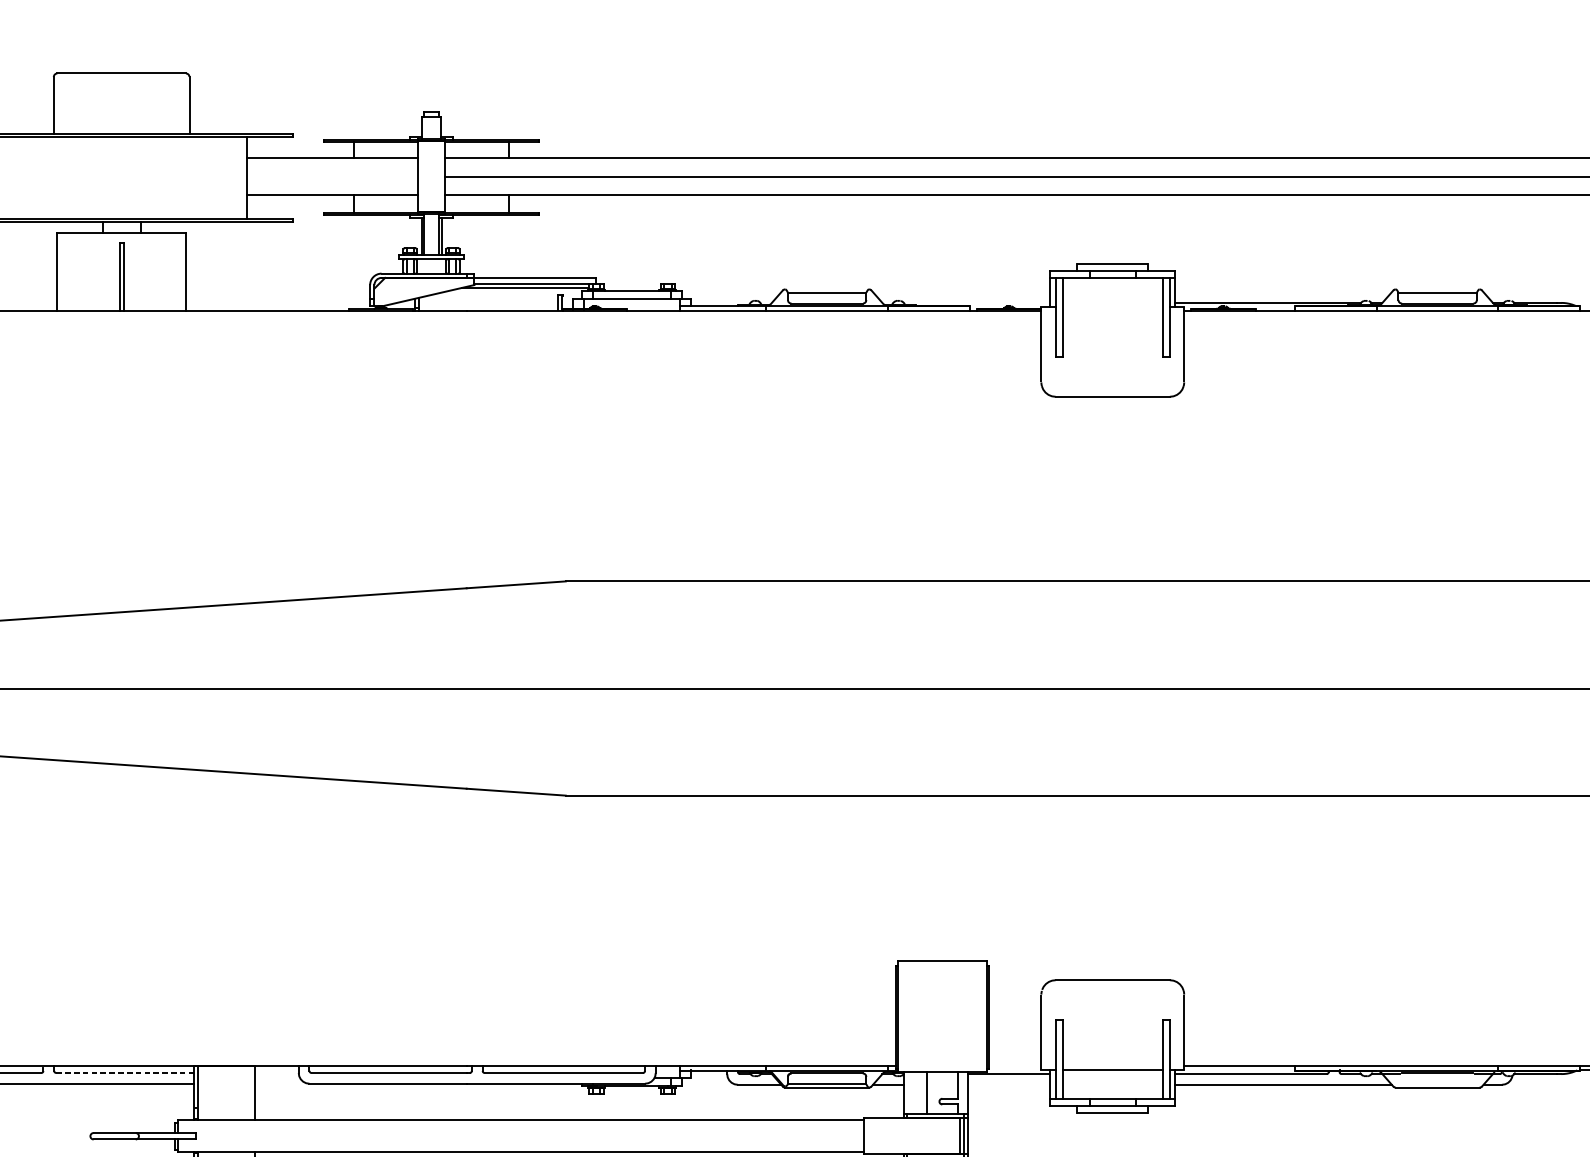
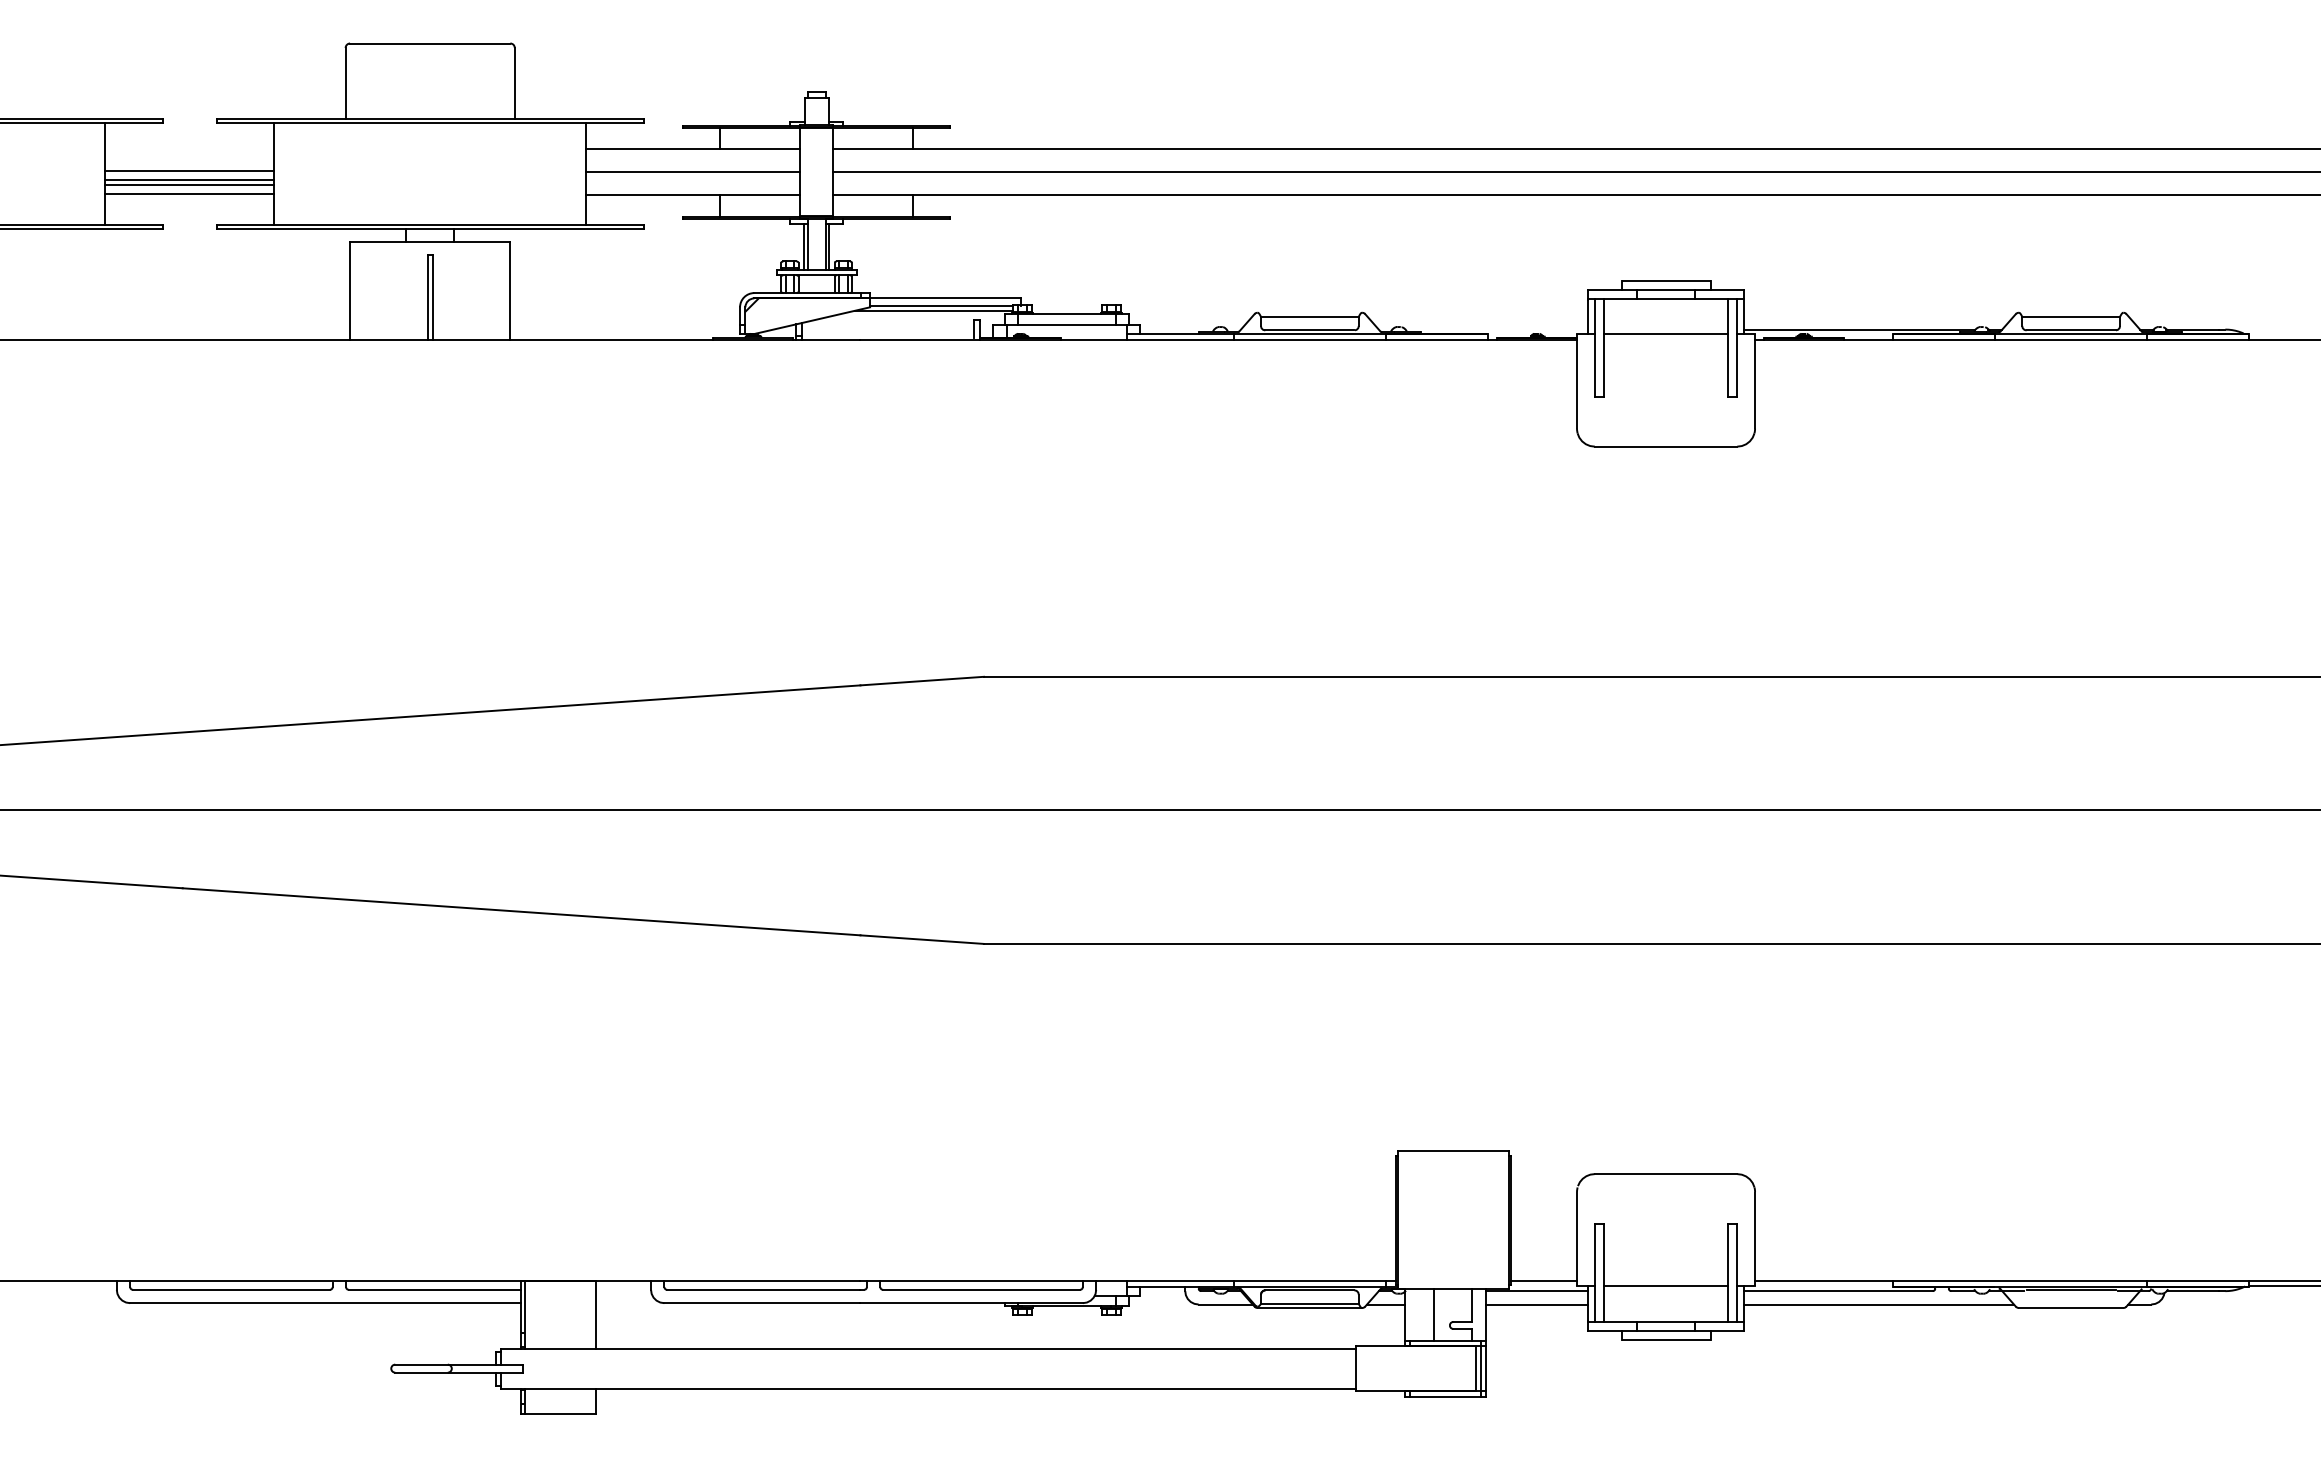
line: (332, 176) -> (693, 171), added
line: (1112, 306) -> (1665, 334), added
line: (1015, 1065) -> (1544, 1280), added
line: (125, 1072) -> (435, 1289), dashed -> solid
line: (1008, 1084) -> (1536, 1304), added

